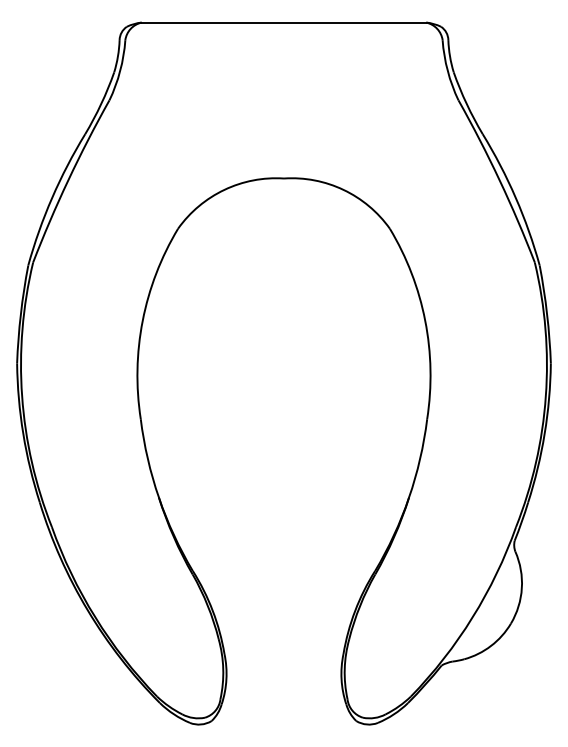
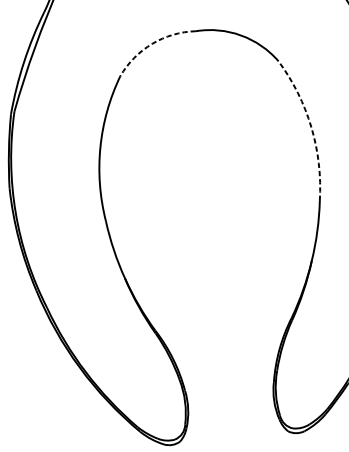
arc: (224, 189) -> (152, 43), solid -> dashed
arc: (425, 320) -> (311, 127), solid -> dashed

